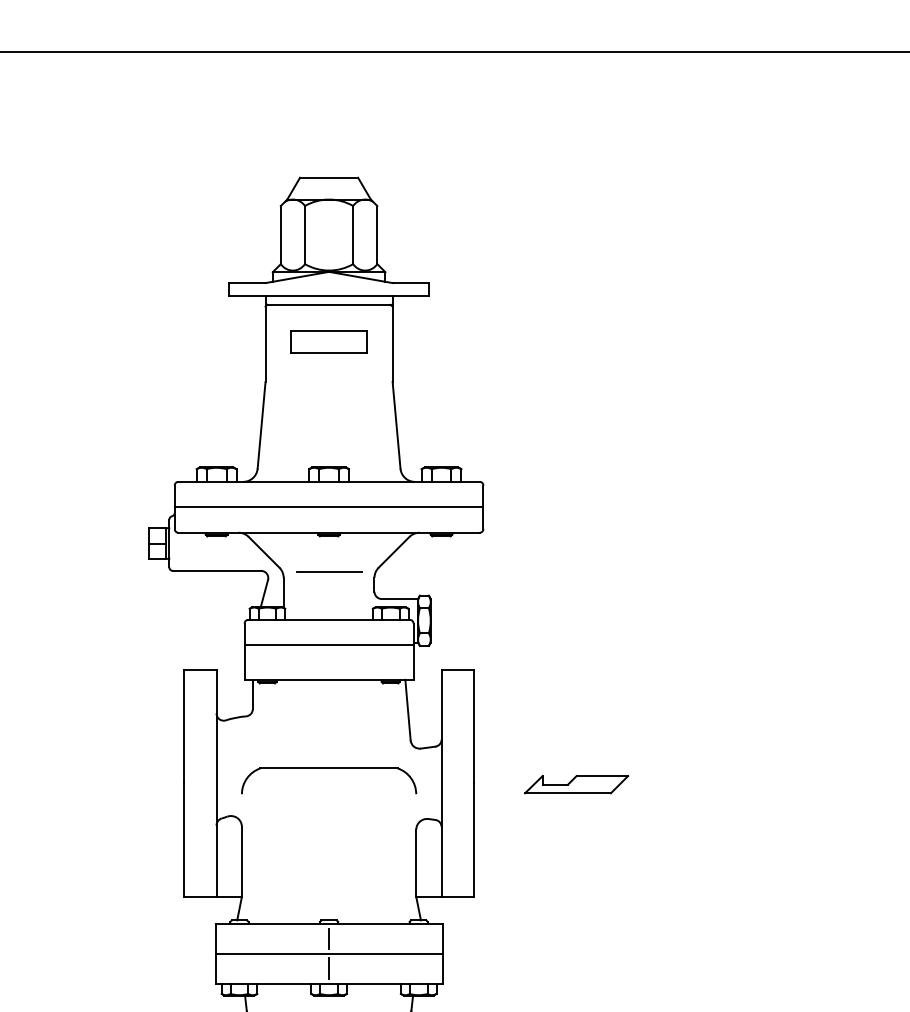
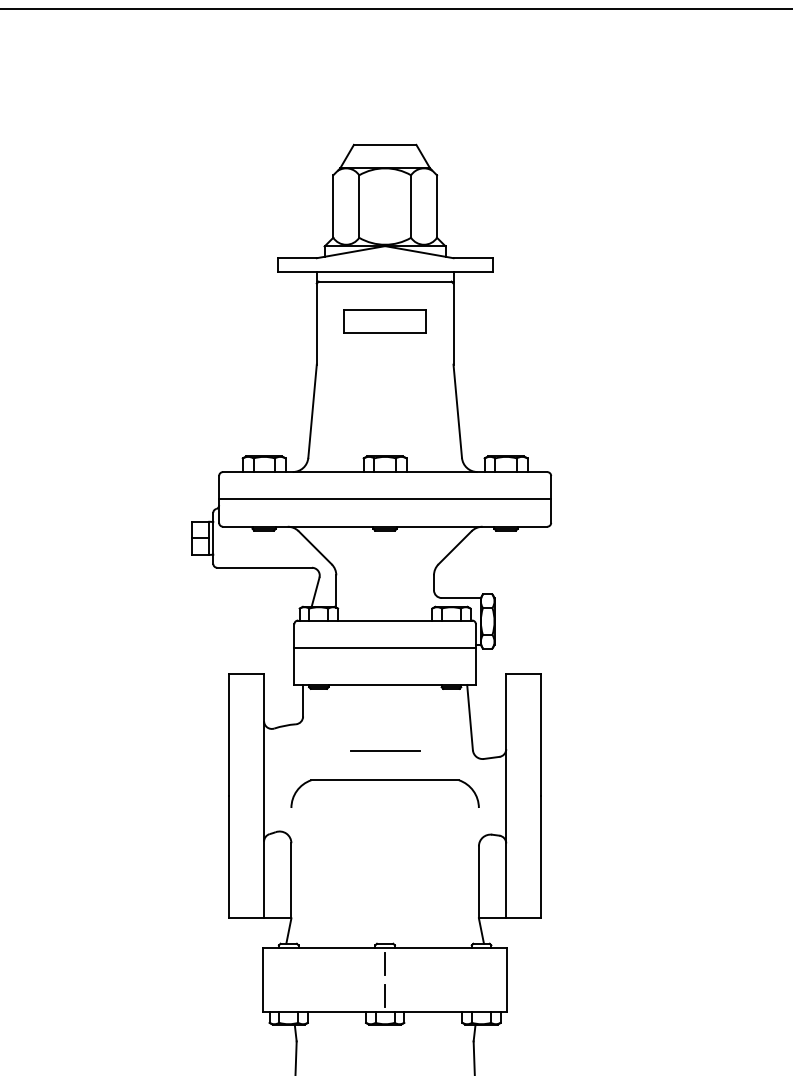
line: (329, 571) -> (385, 750), moved
part: (576, 784) -> (651, 797), removed
line: (328, 953) -> (384, 979), removed

